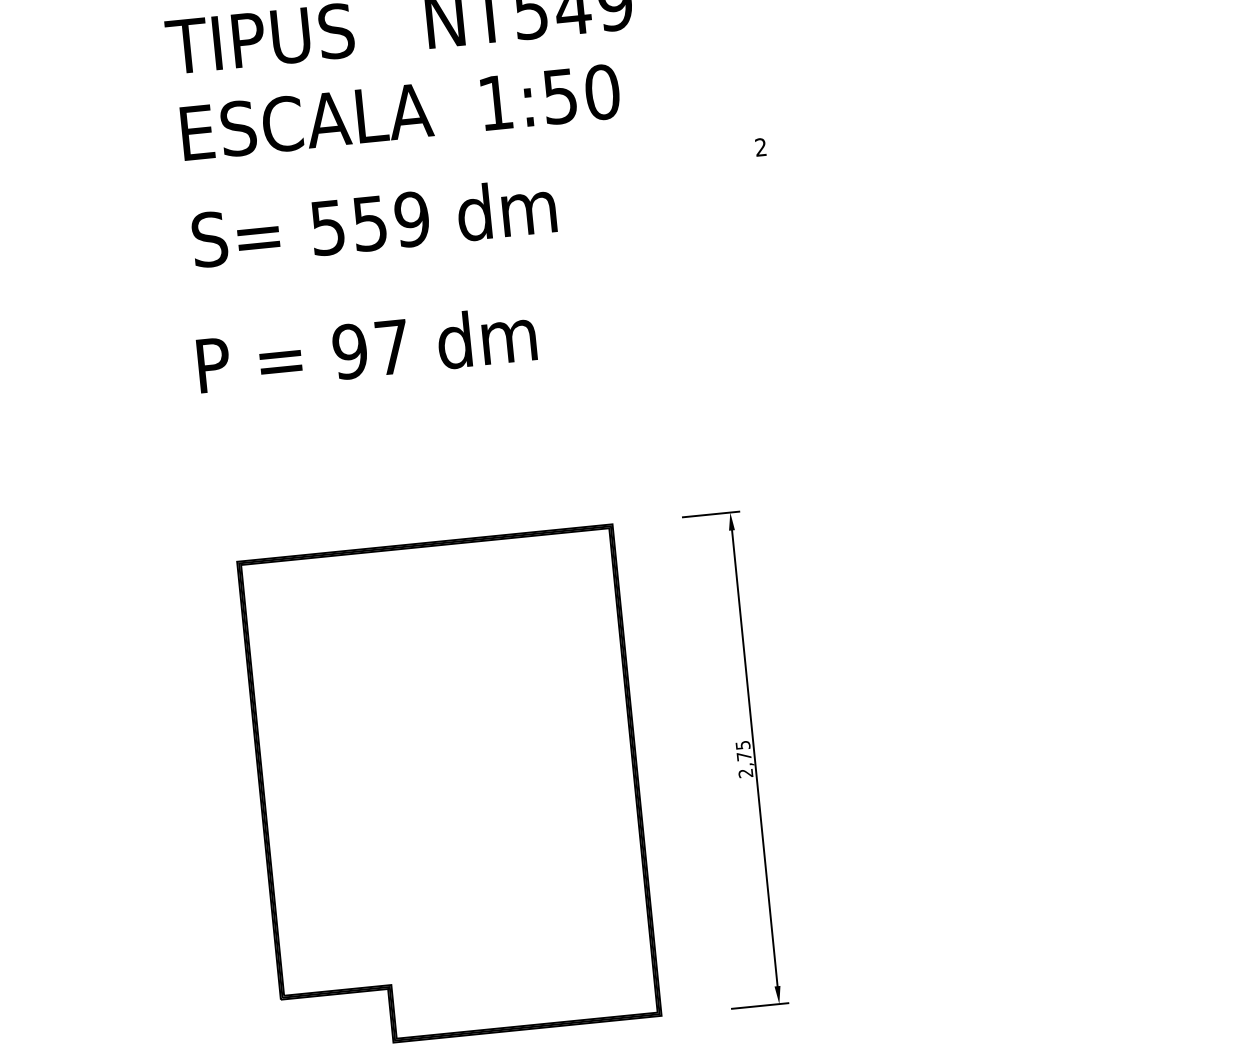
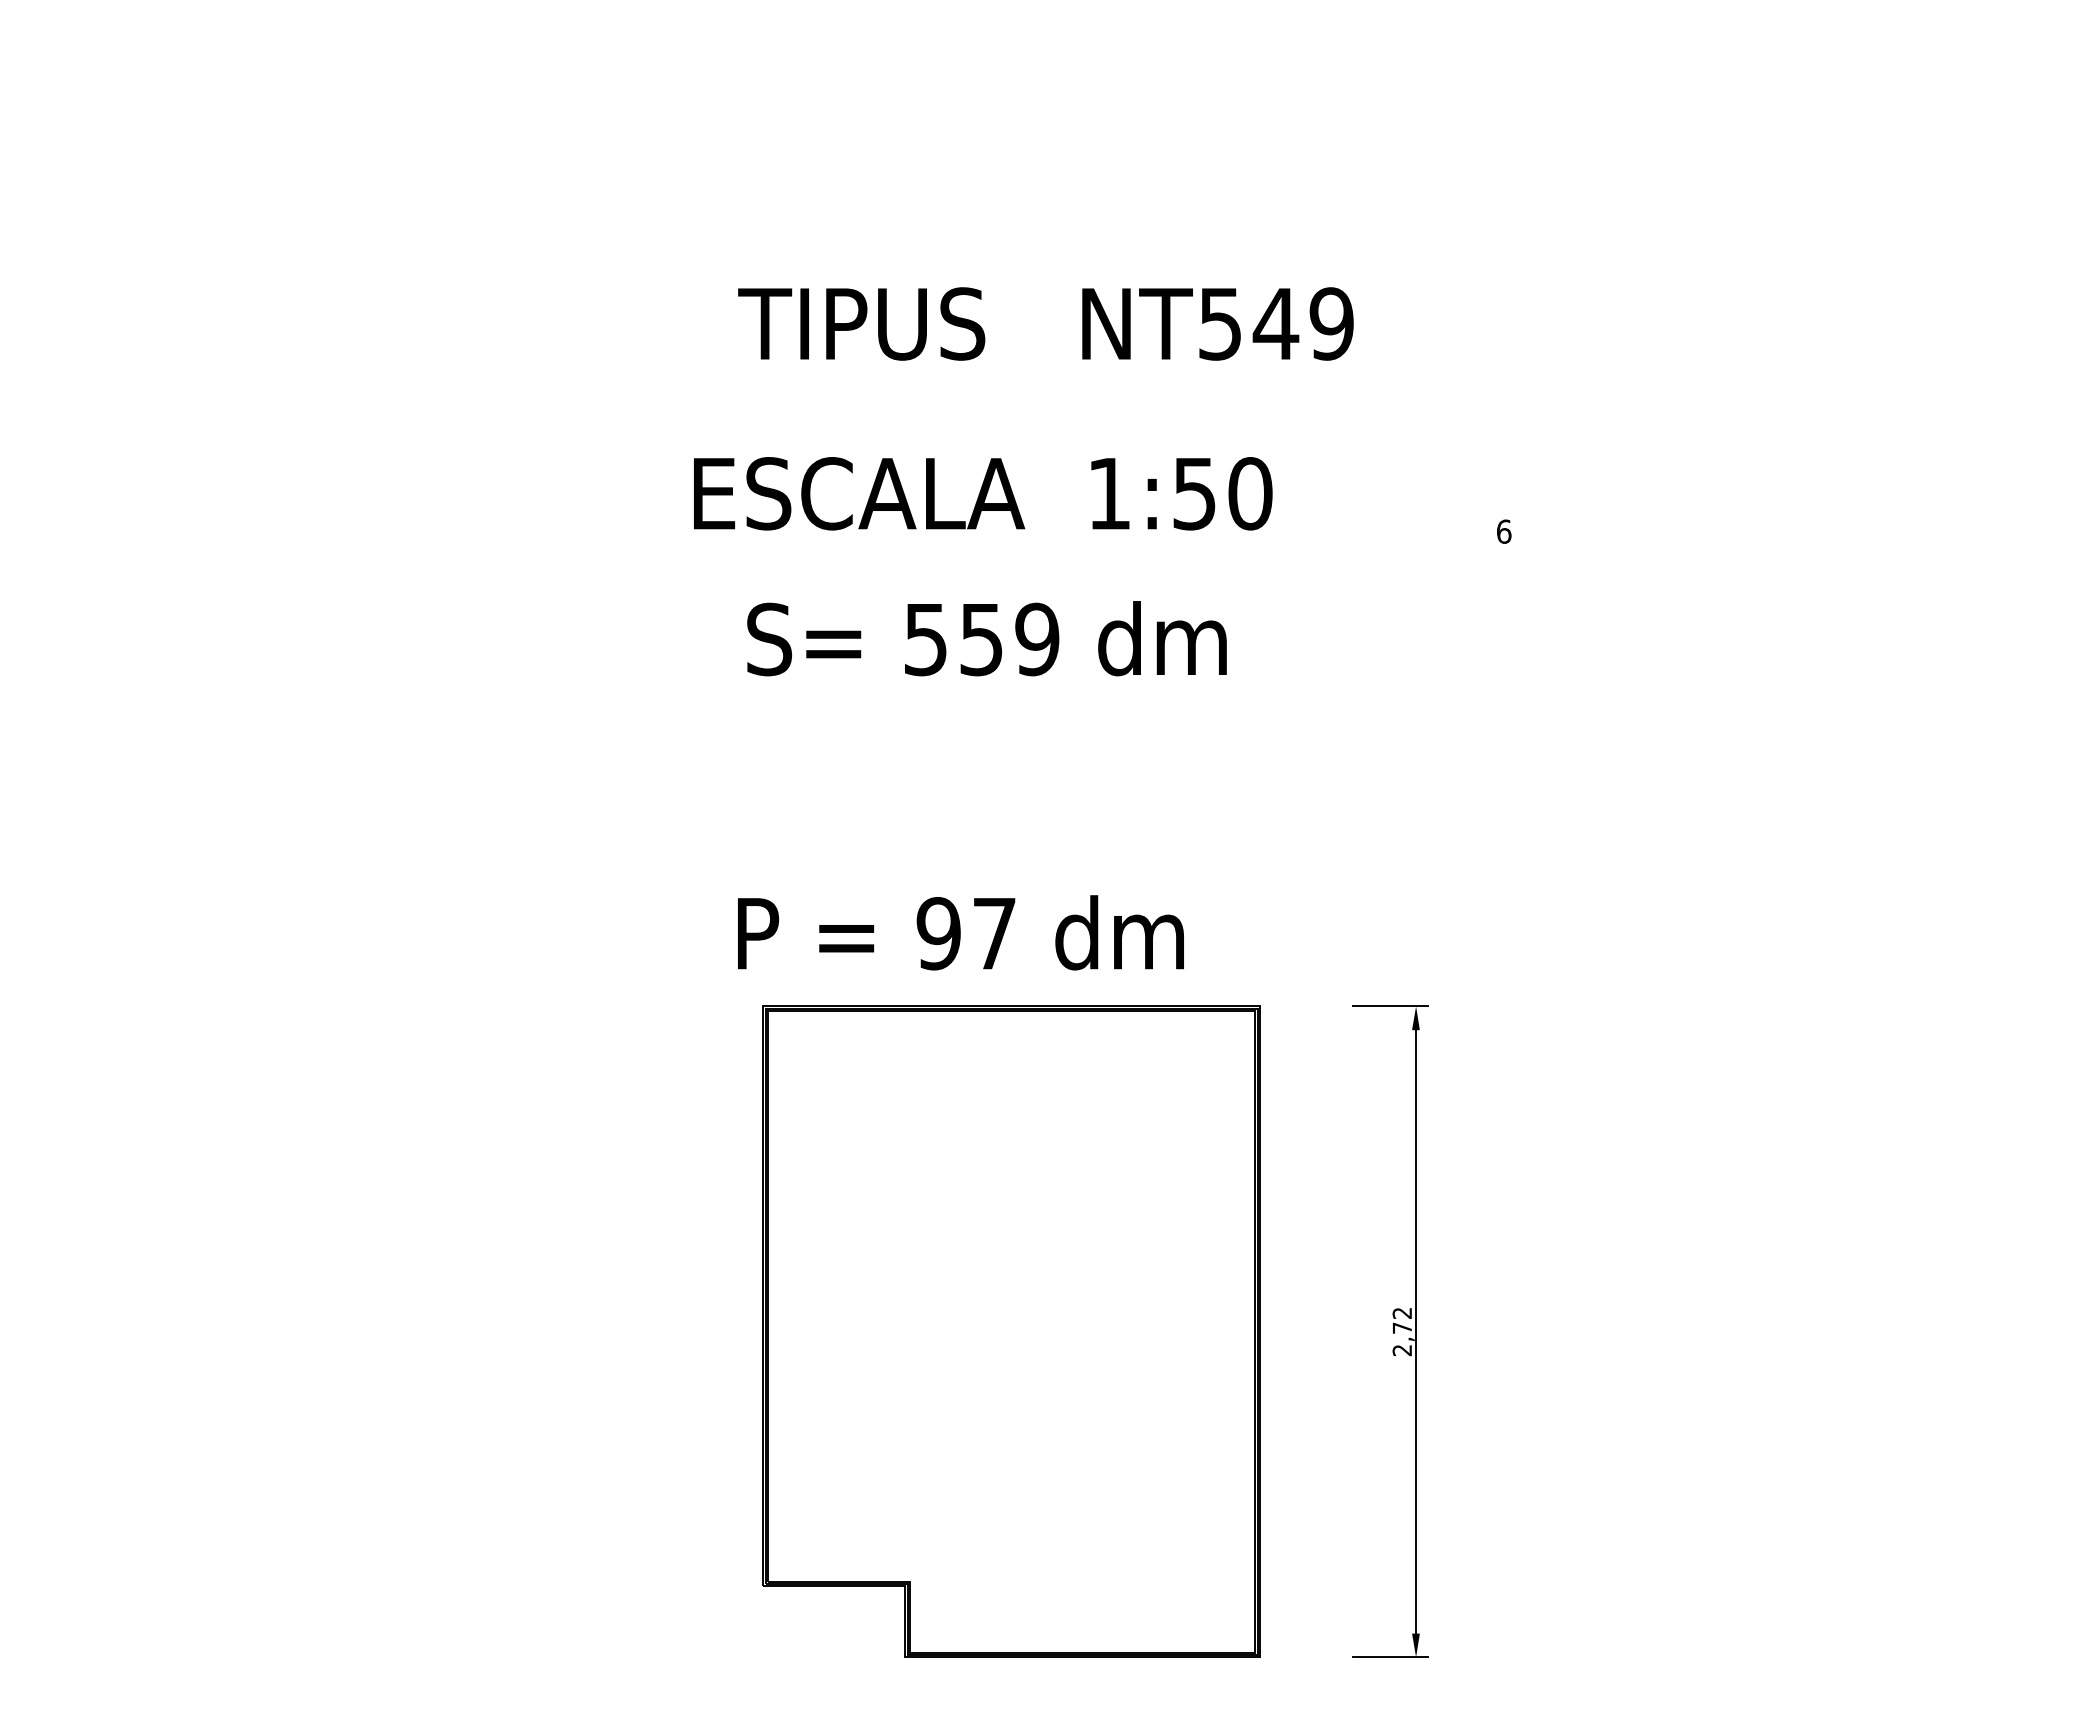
text: (400, 112) -> (983, 493), moved
text: (761, 147) -> (1504, 531), 2 -> 6
text: (373, 222) -> (986, 638), moved
text: (366, 349) -> (960, 932), moved
text: (743, 745) -> (1402, 1313), 2,75 -> 2,72

